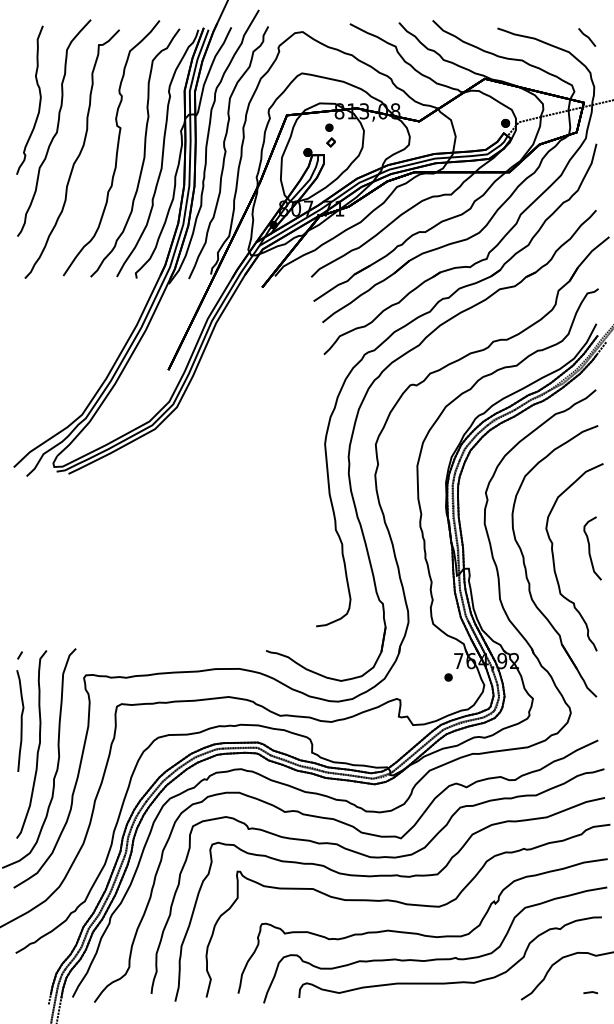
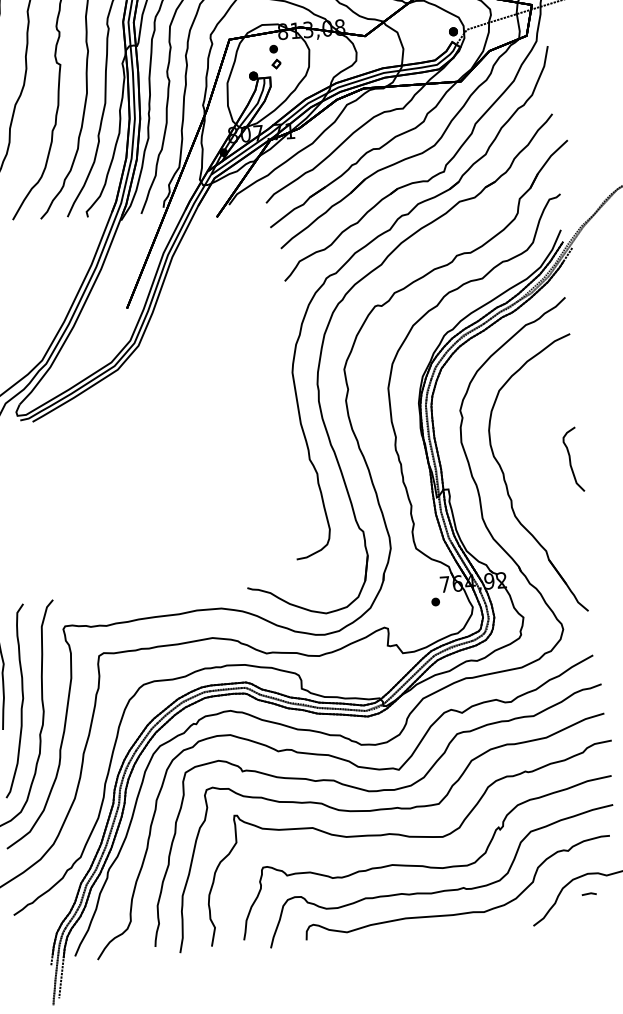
part: (554, 557) -> (535, 471), removed
part: (590, 992) -> (589, 893), moved

